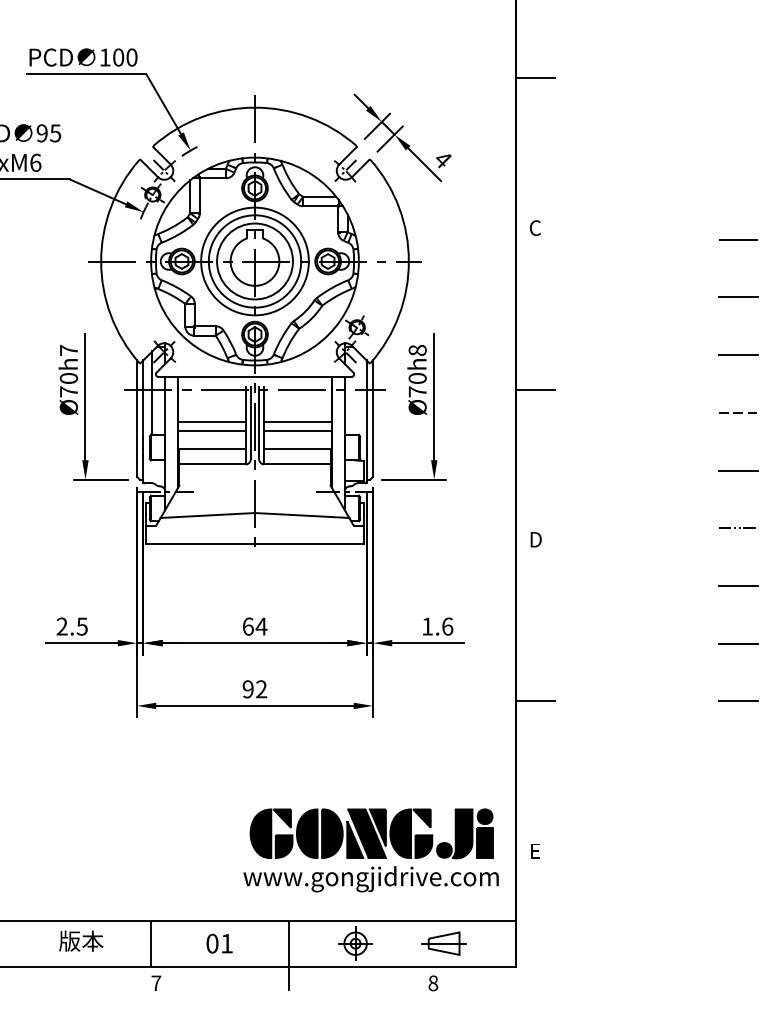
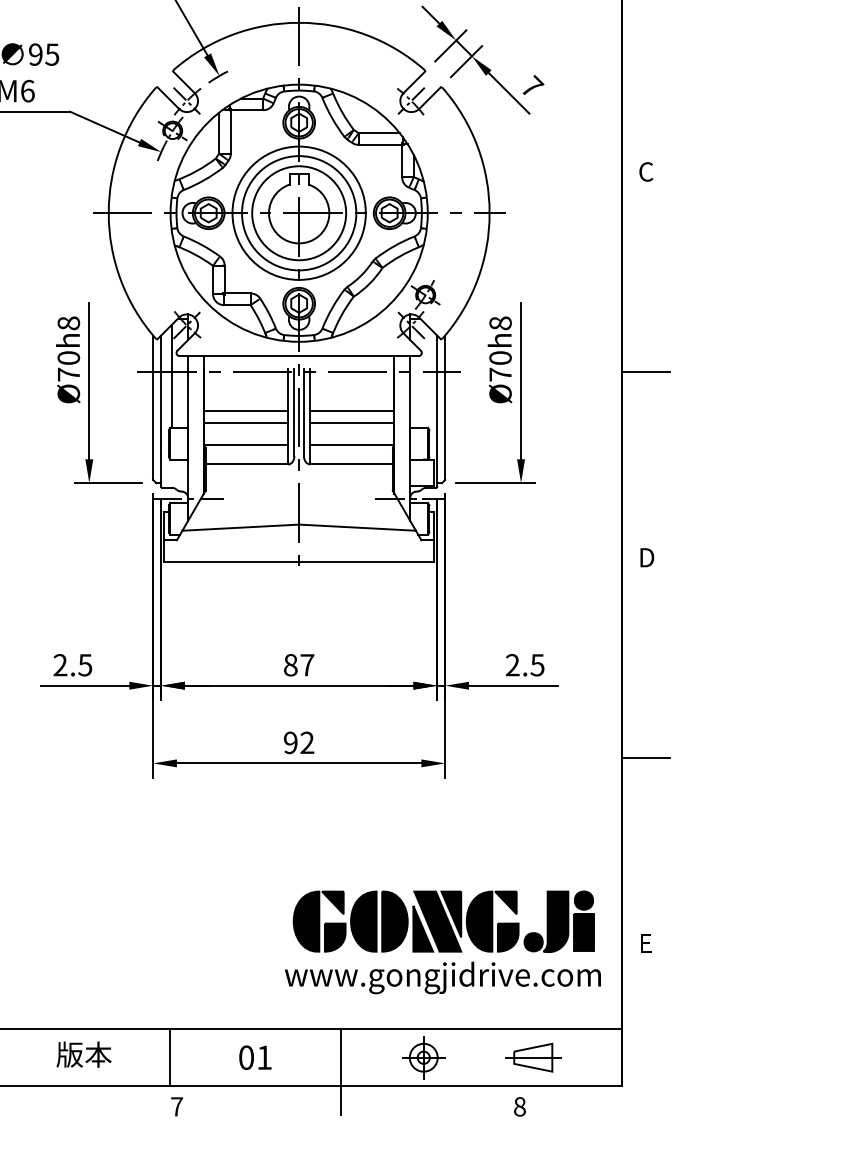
text: (443, 158) -> (532, 85), 4 -> 7
text: (68, 349) -> (68, 322), Ø70h7 -> Ø70h8
text: (254, 626) -> (298, 665), 64 -> 87
text: (437, 626) -> (525, 665), 1.6 -> 2.5

